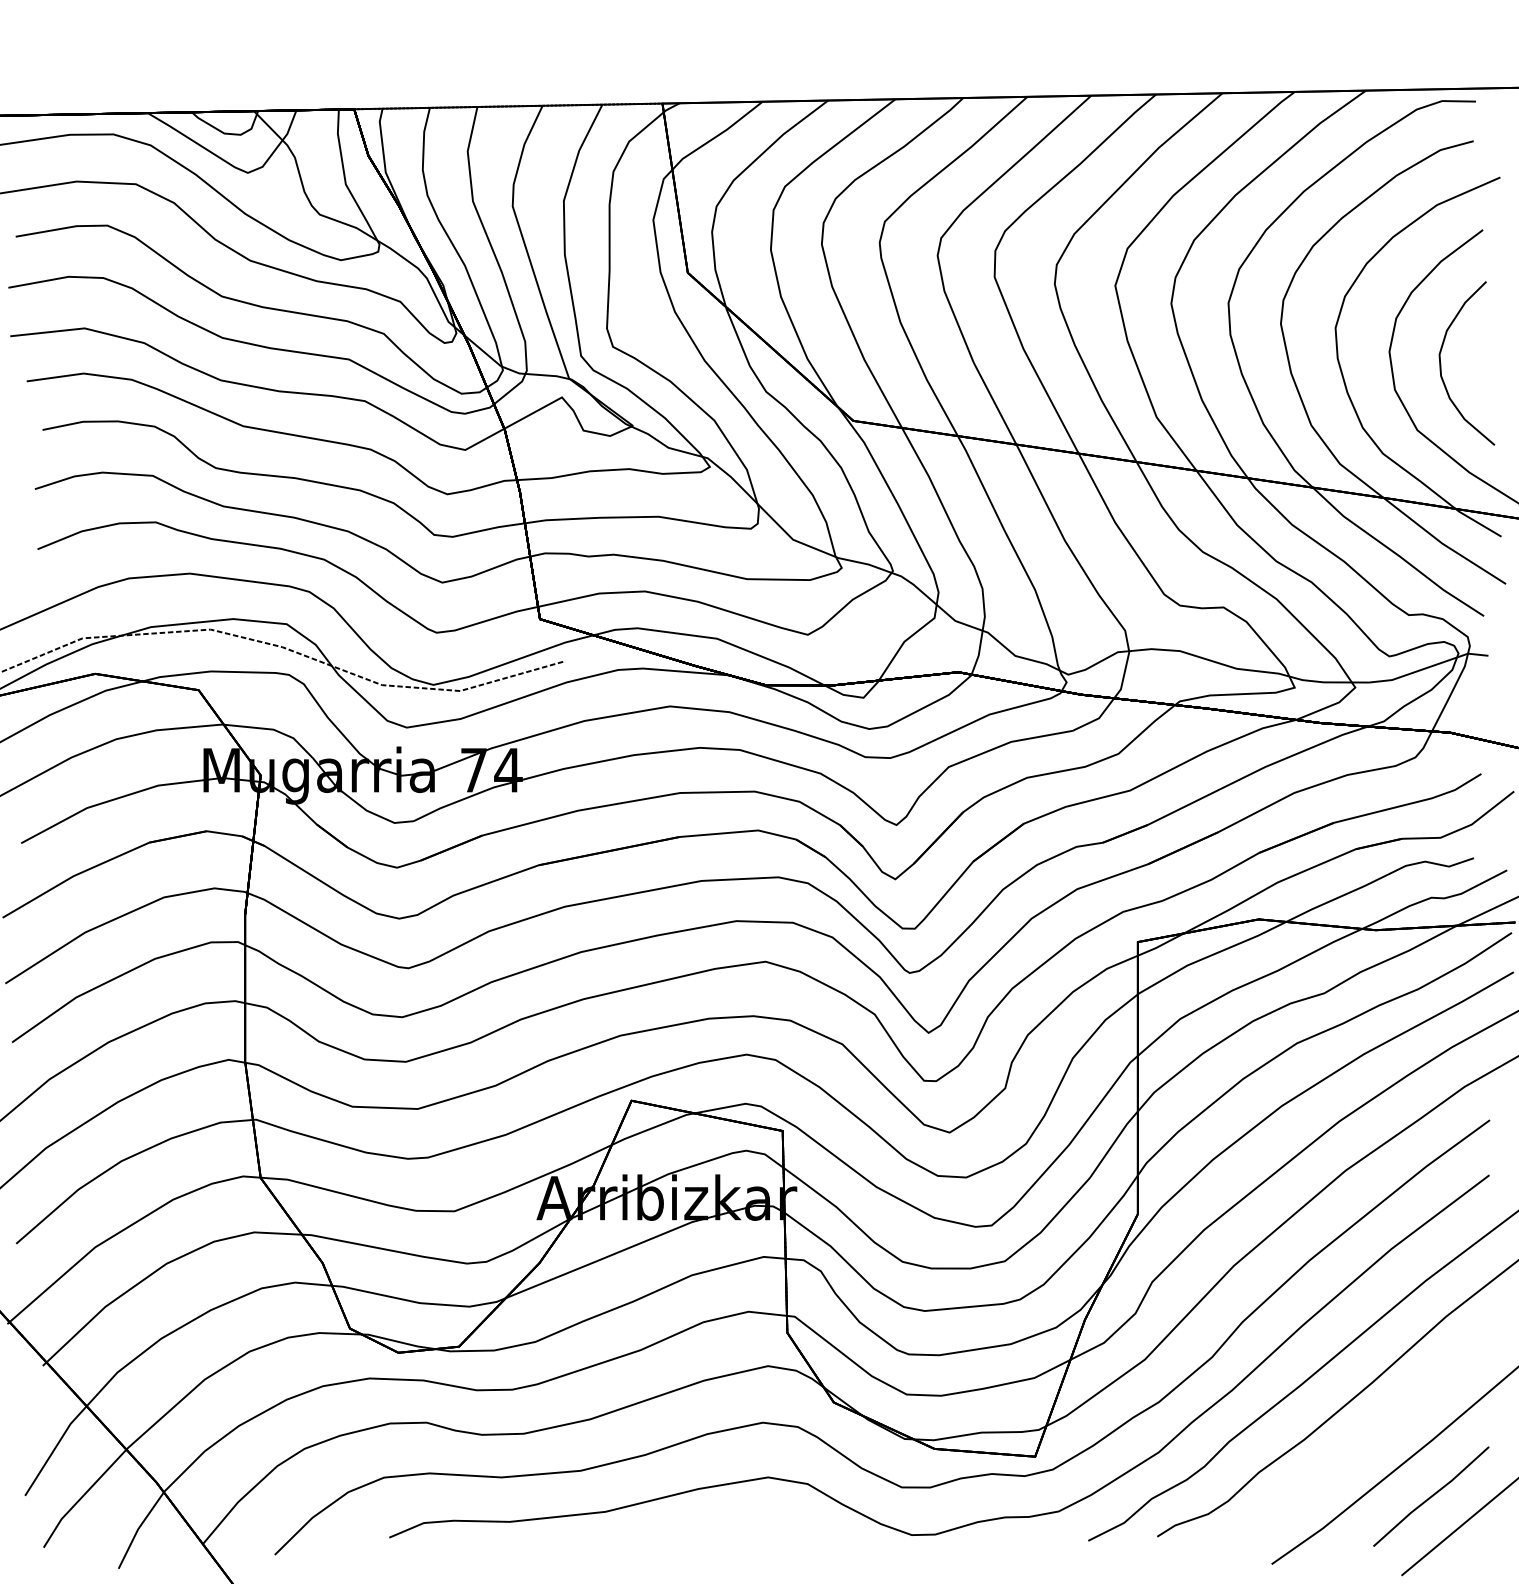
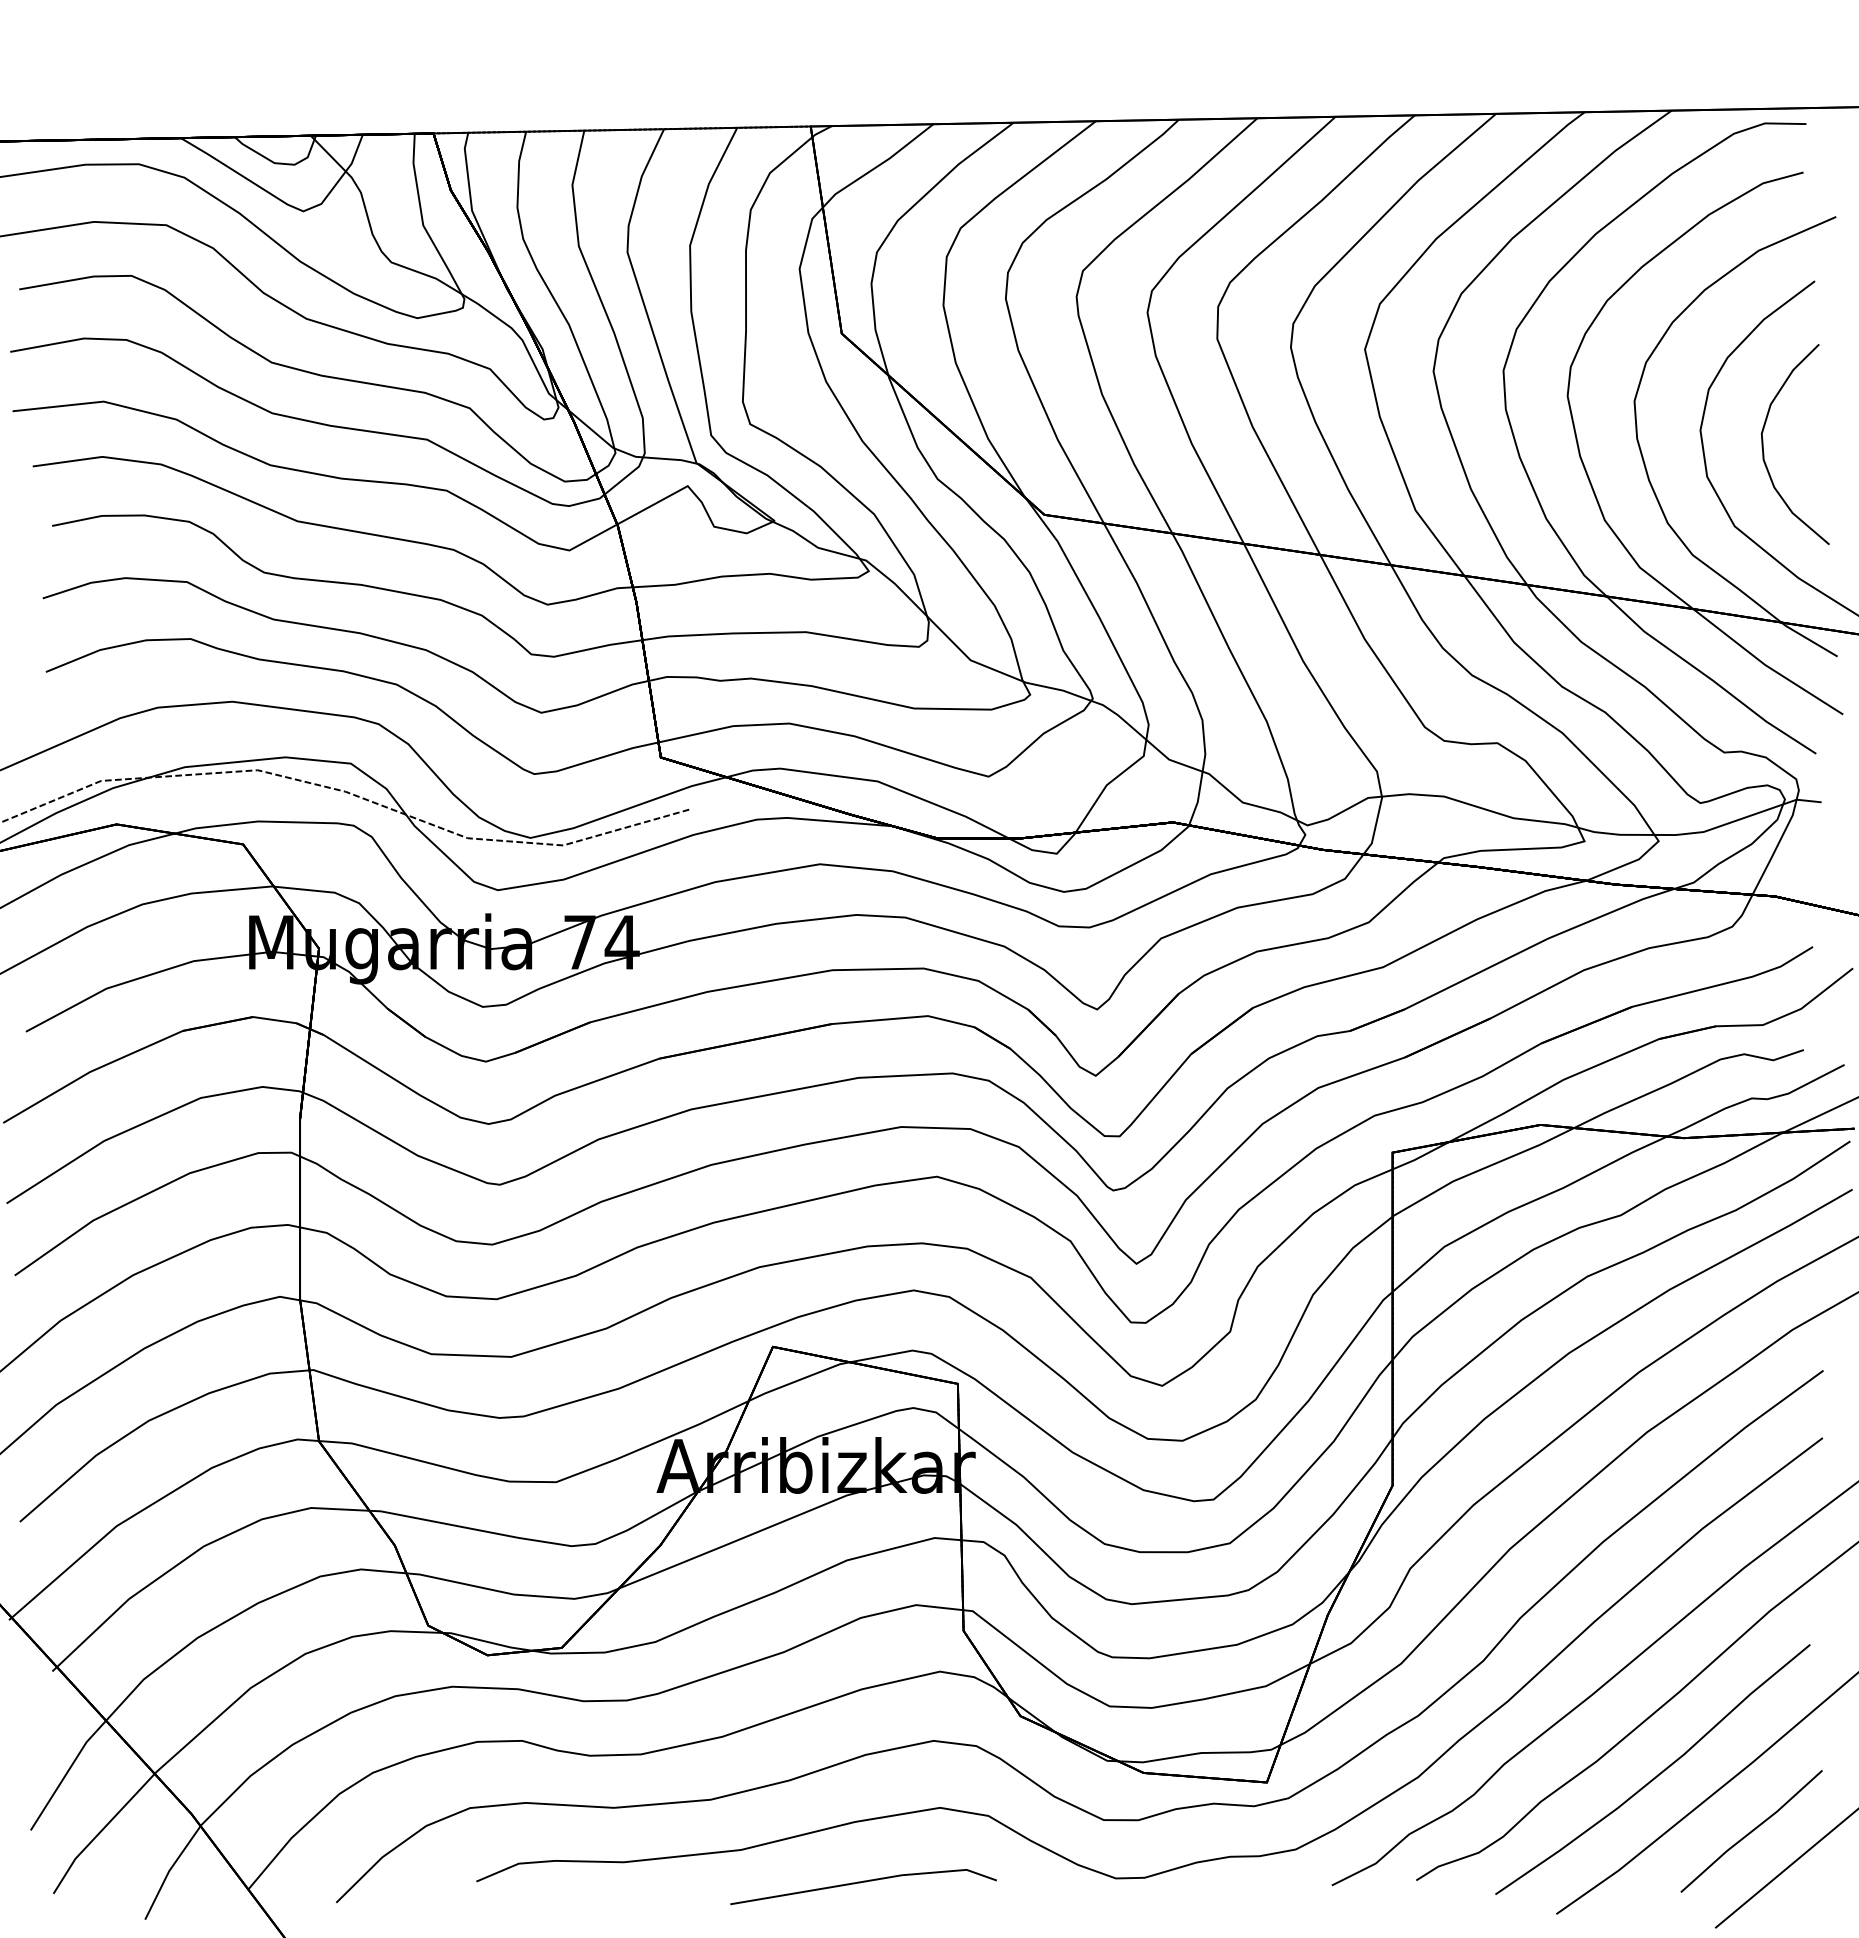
curve: (1354, 1450) -> (1657, 1774), added
line: (705, 1538) -> (863, 1882), added

